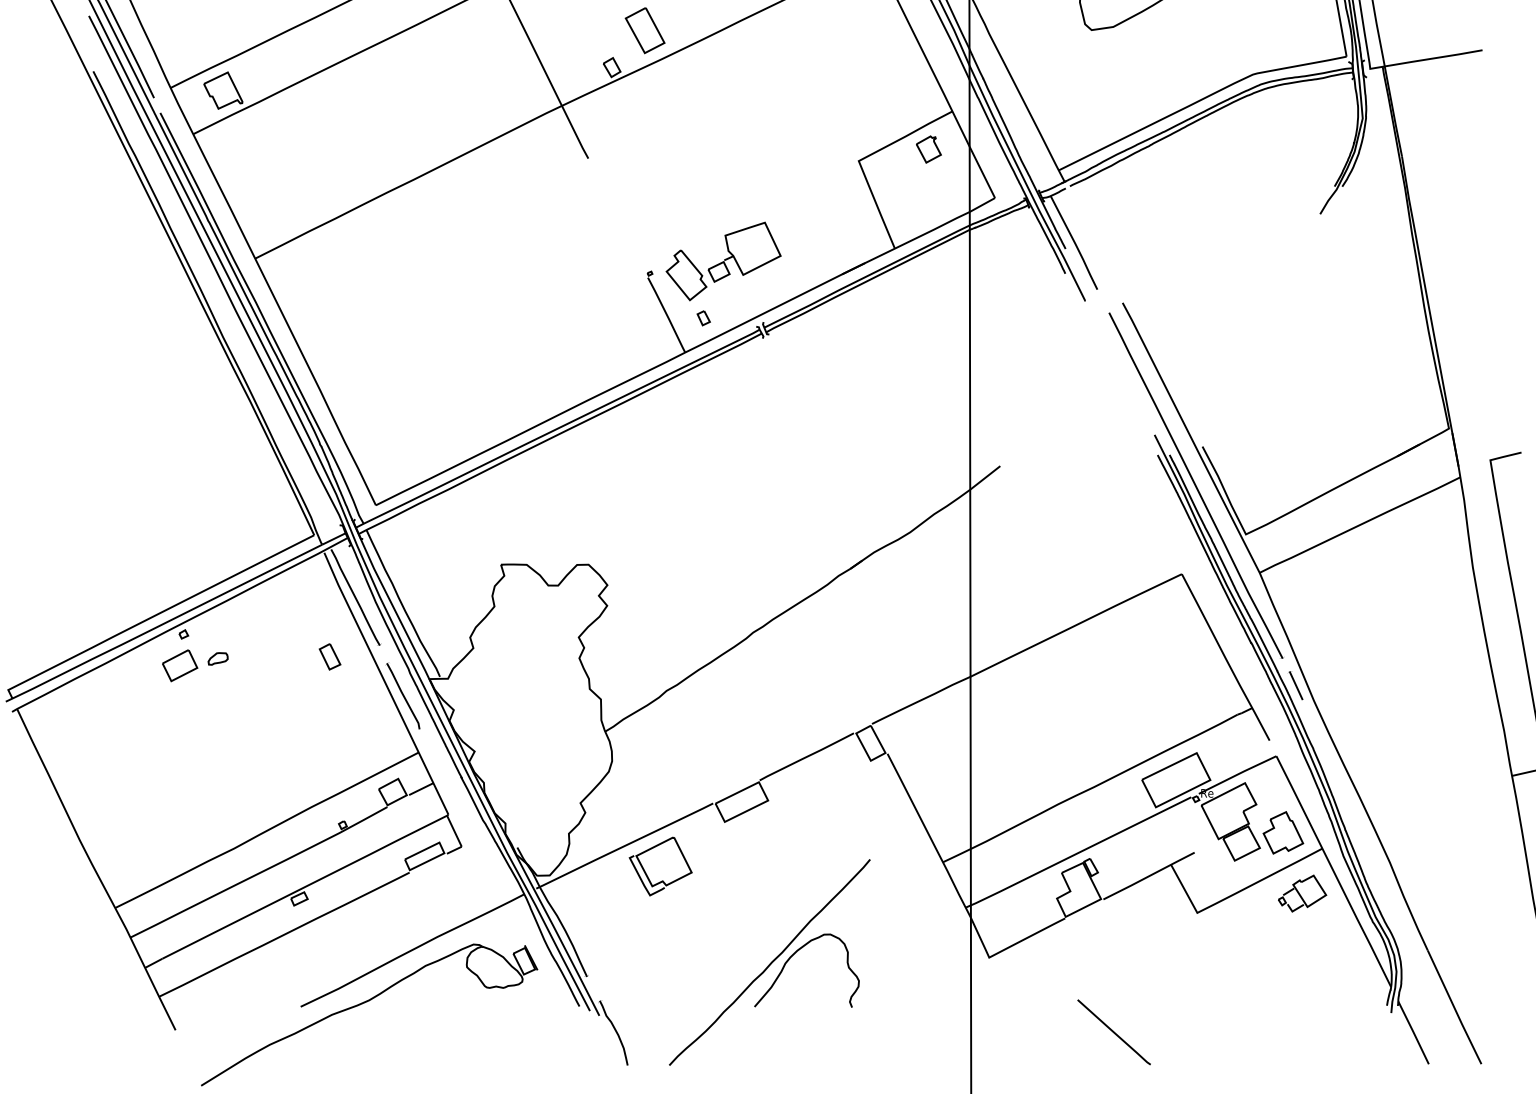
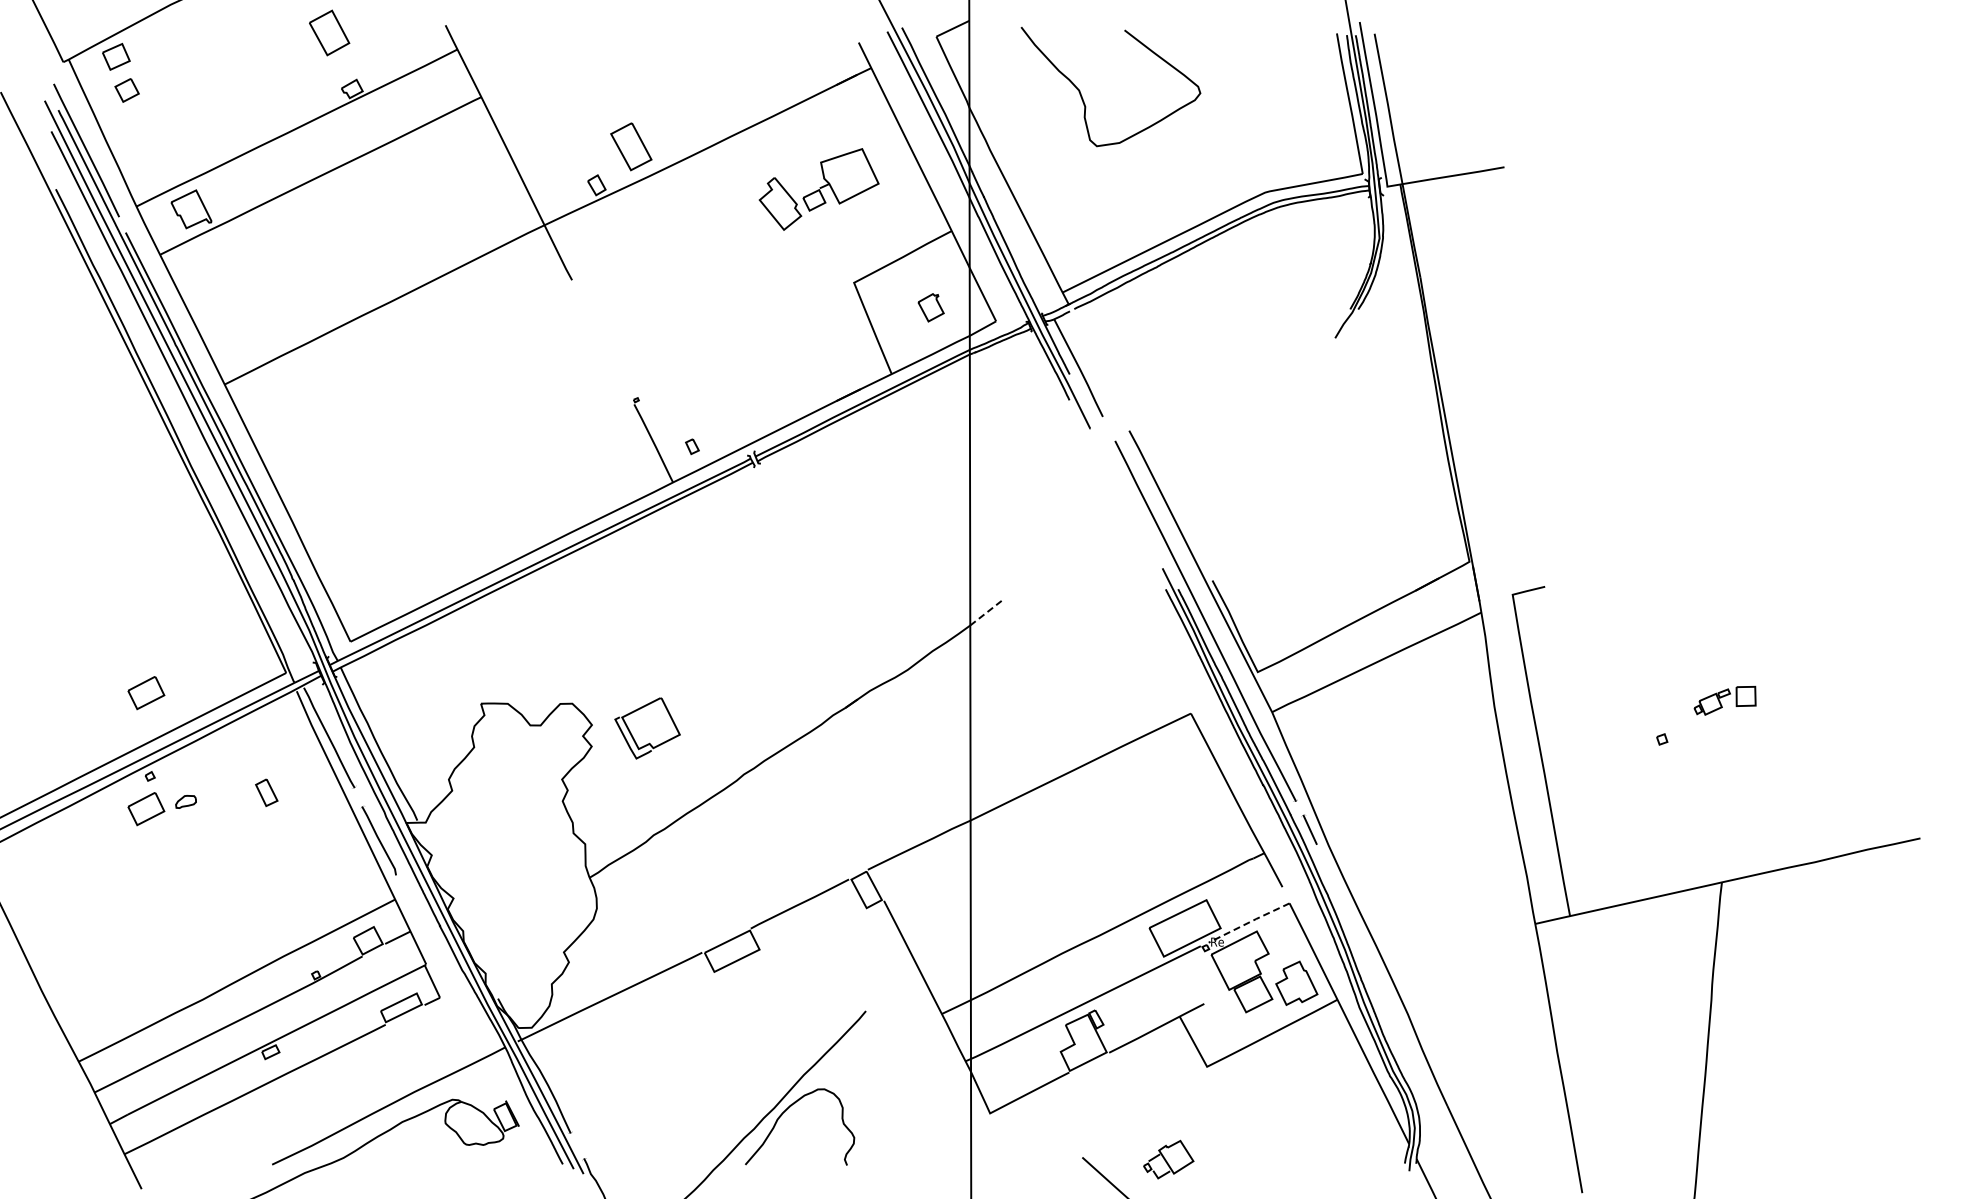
part: (928, 149) -> (930, 307), moved
part: (723, 261) -> (818, 189), moved
line: (984, 478) -> (985, 613), solid -> dashed
part: (180, 554) -> (146, 693), added
part: (329, 656) -> (266, 792), moved
line: (1237, 775) -> (1248, 923), solid -> dashed
part: (660, 866) -> (647, 728), moved
part: (1302, 893) -> (1168, 1159), moved

